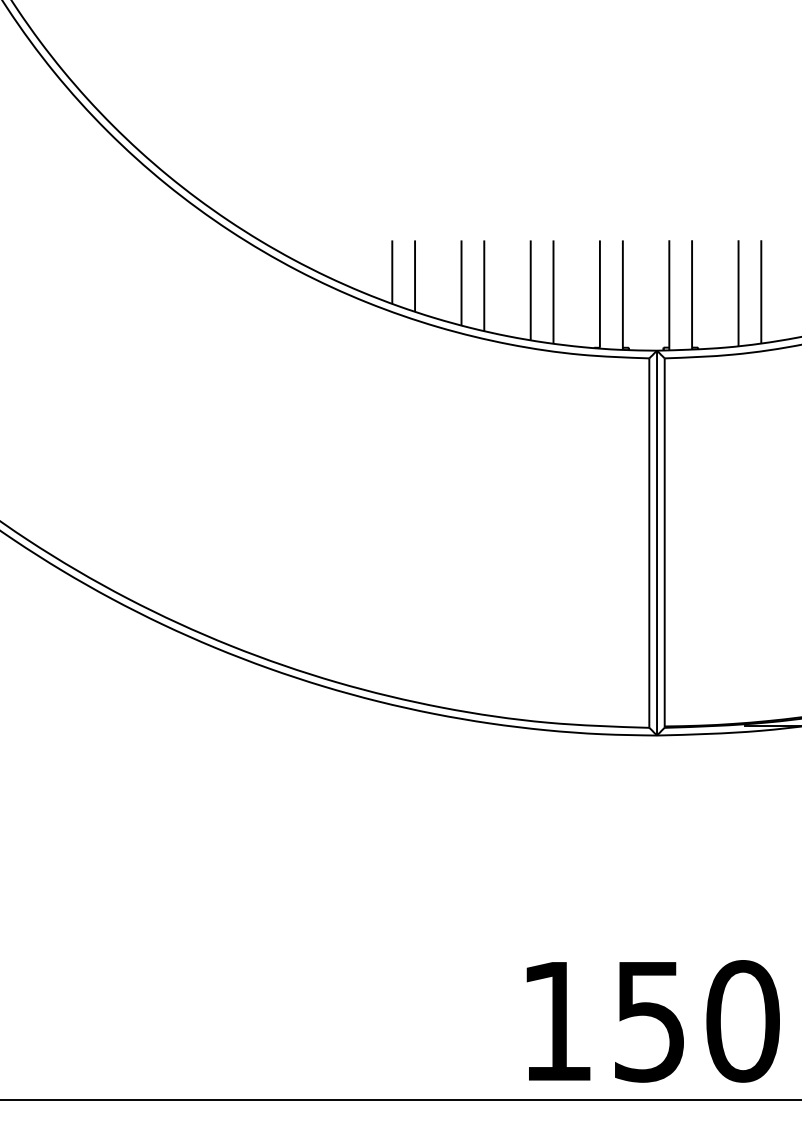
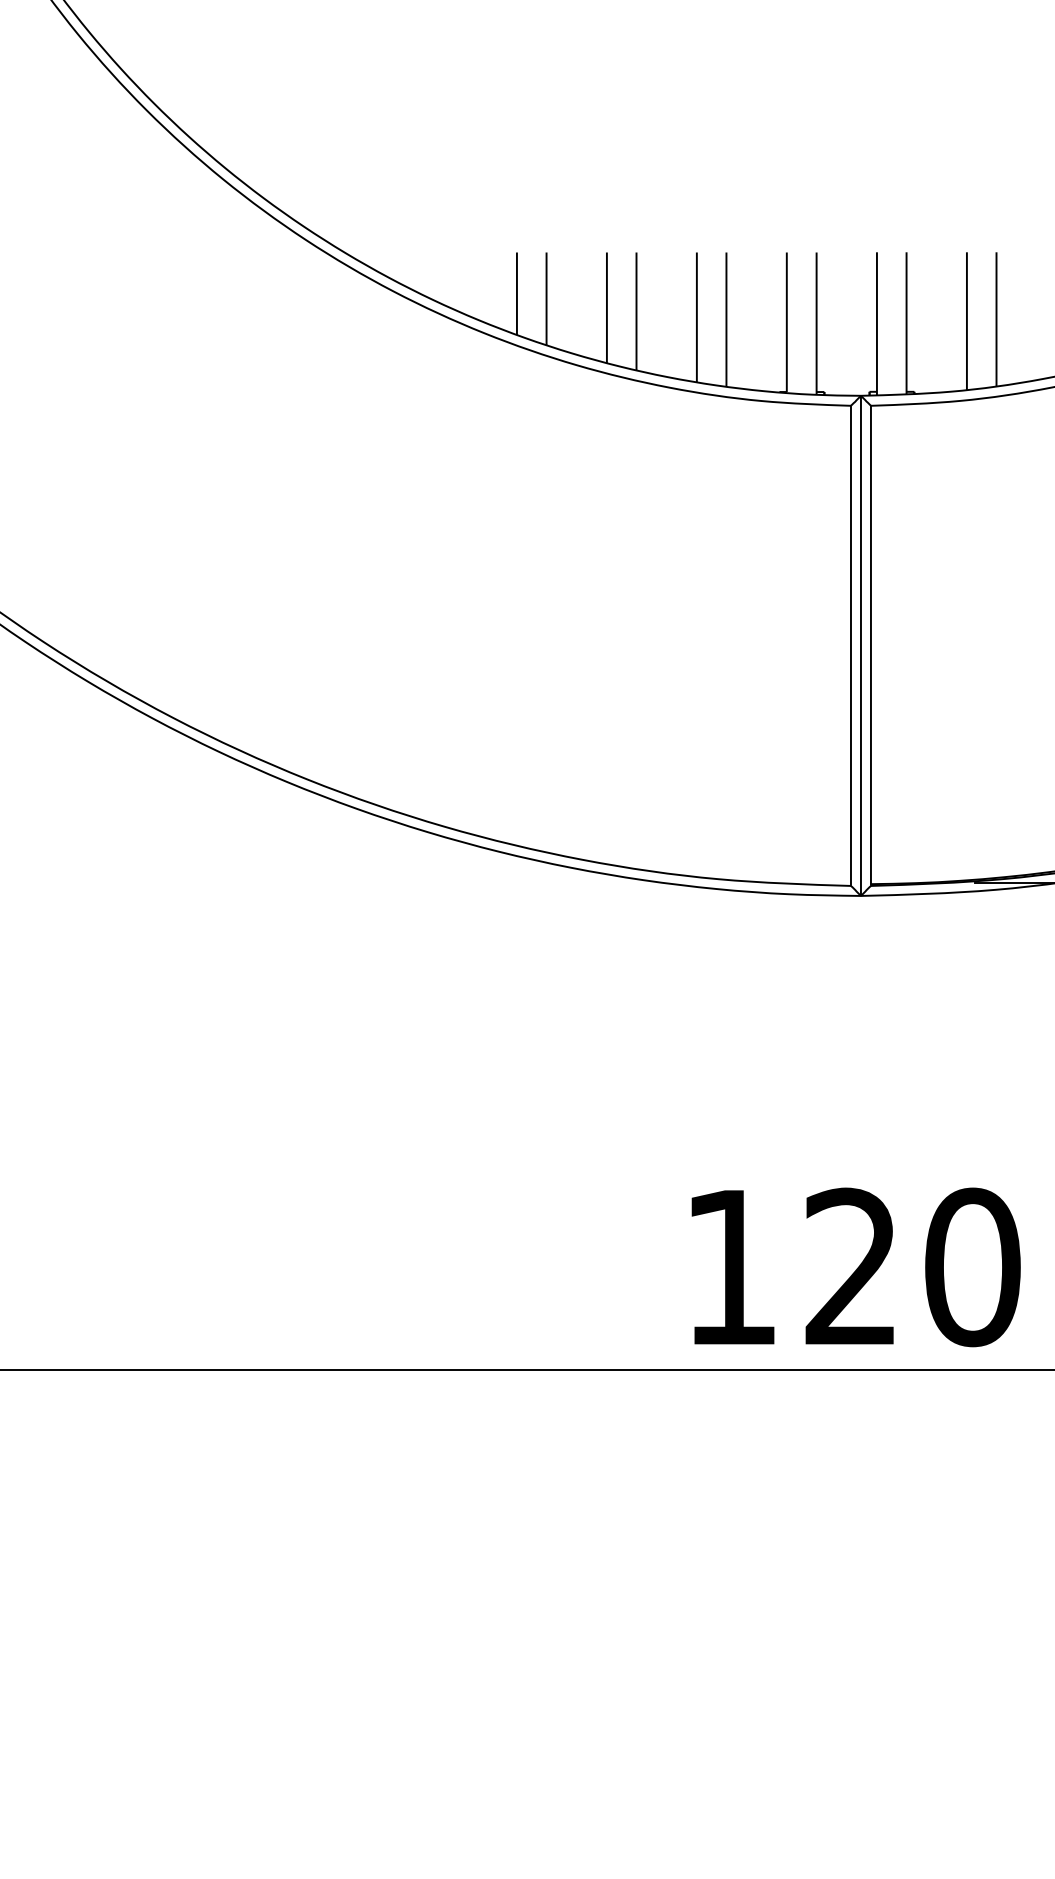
text: (648, 1021) -> (850, 1267), 150 -> 120

